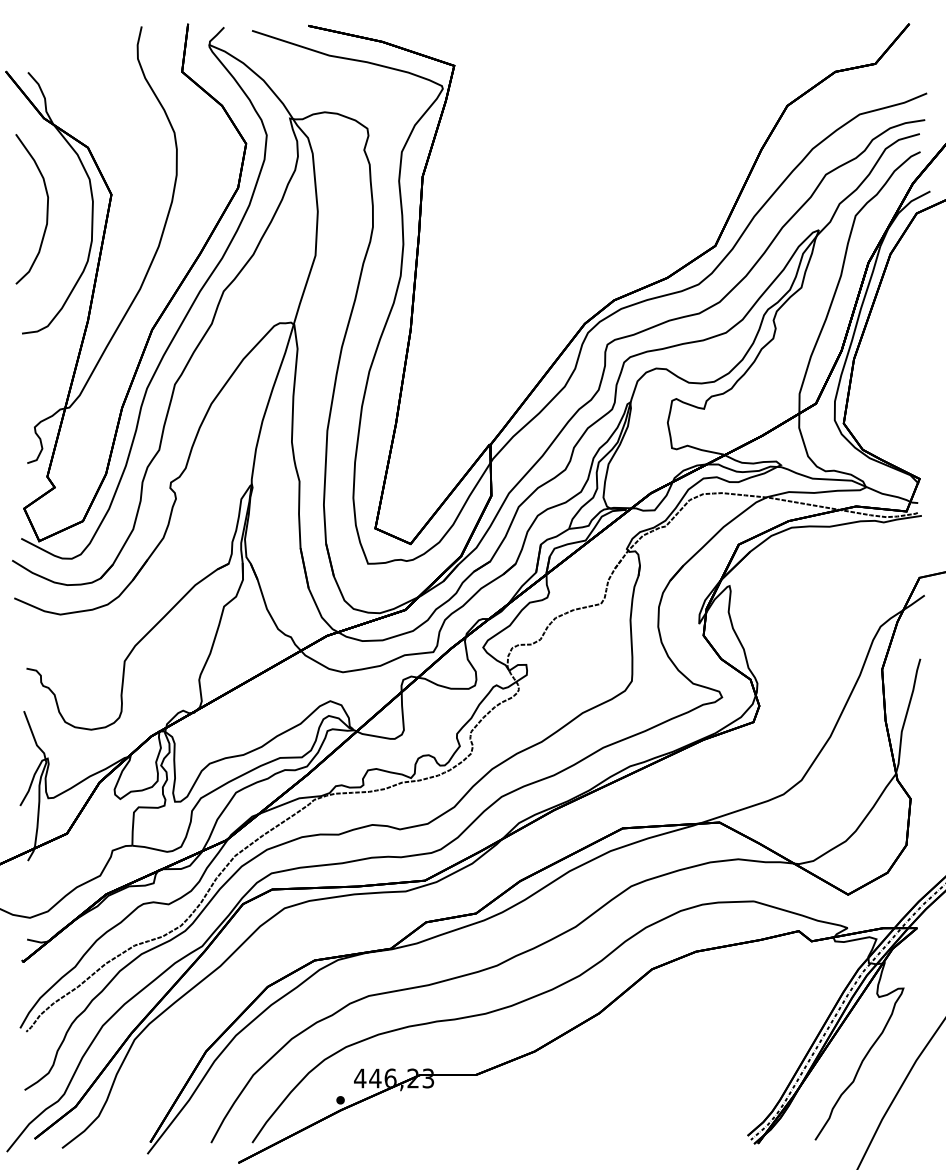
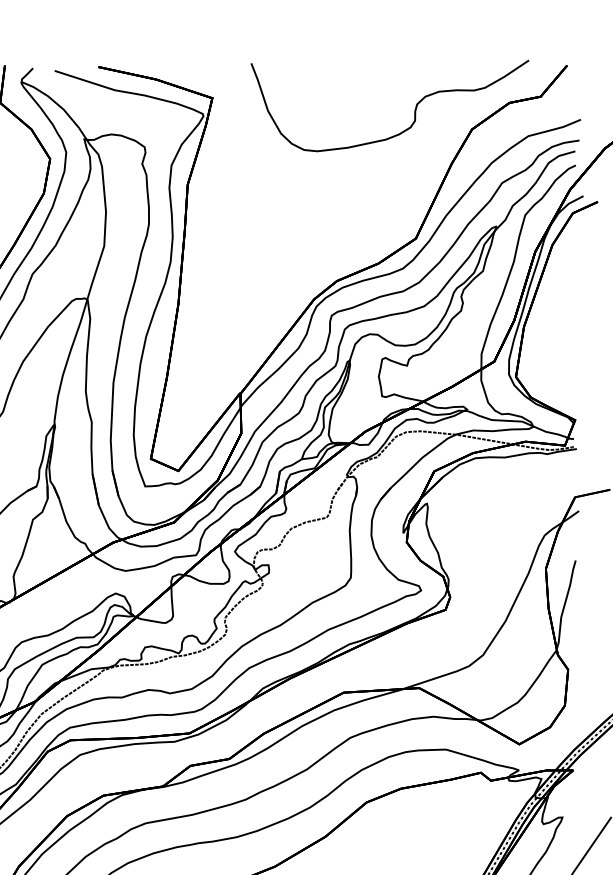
curve: (713, 81) -> (414, 110), added

